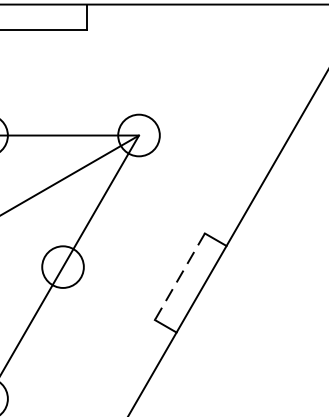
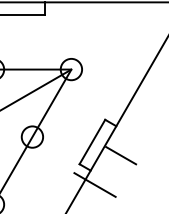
line: (180, 277) -> (92, 142), dashed -> solid
line: (236, 303) -> (121, 155), added
line: (183, 359) -> (94, 184), added

